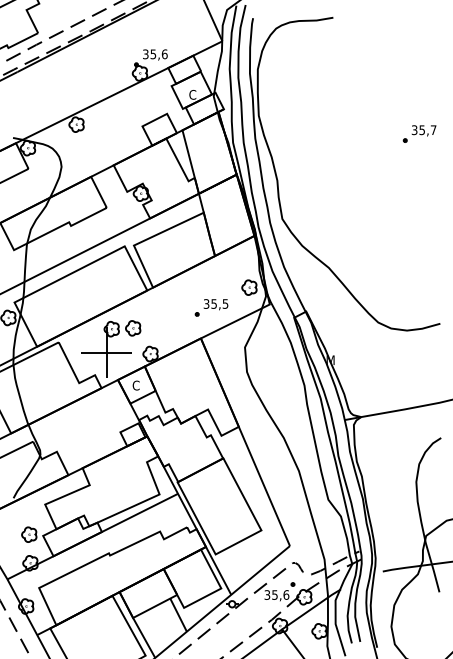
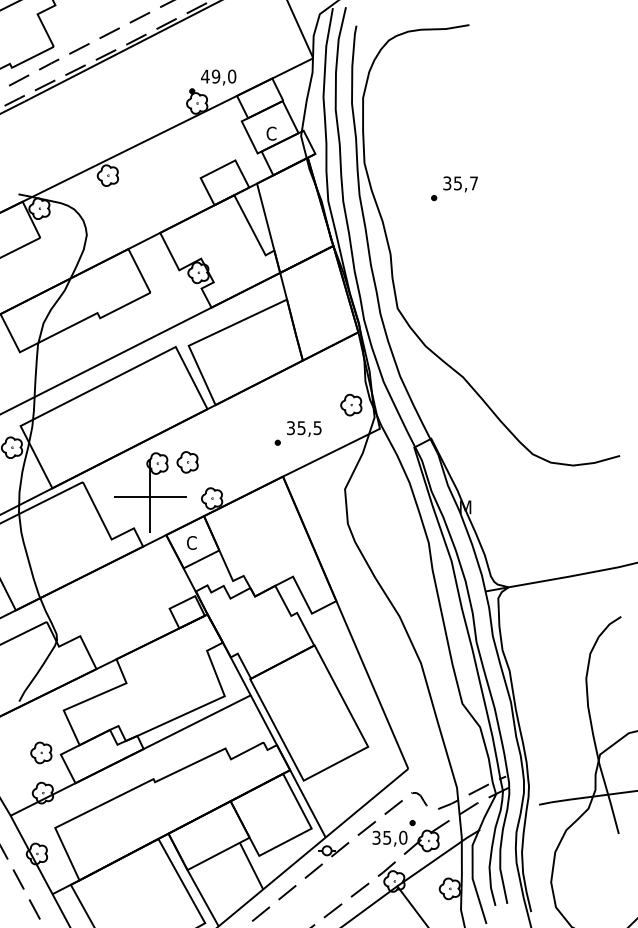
text: (154, 54) -> (217, 76), 35,6 -> 49,0
part: (419, 133) -> (454, 188), moved
text: (286, 594) -> (403, 837), 35,6 -> 35,0

